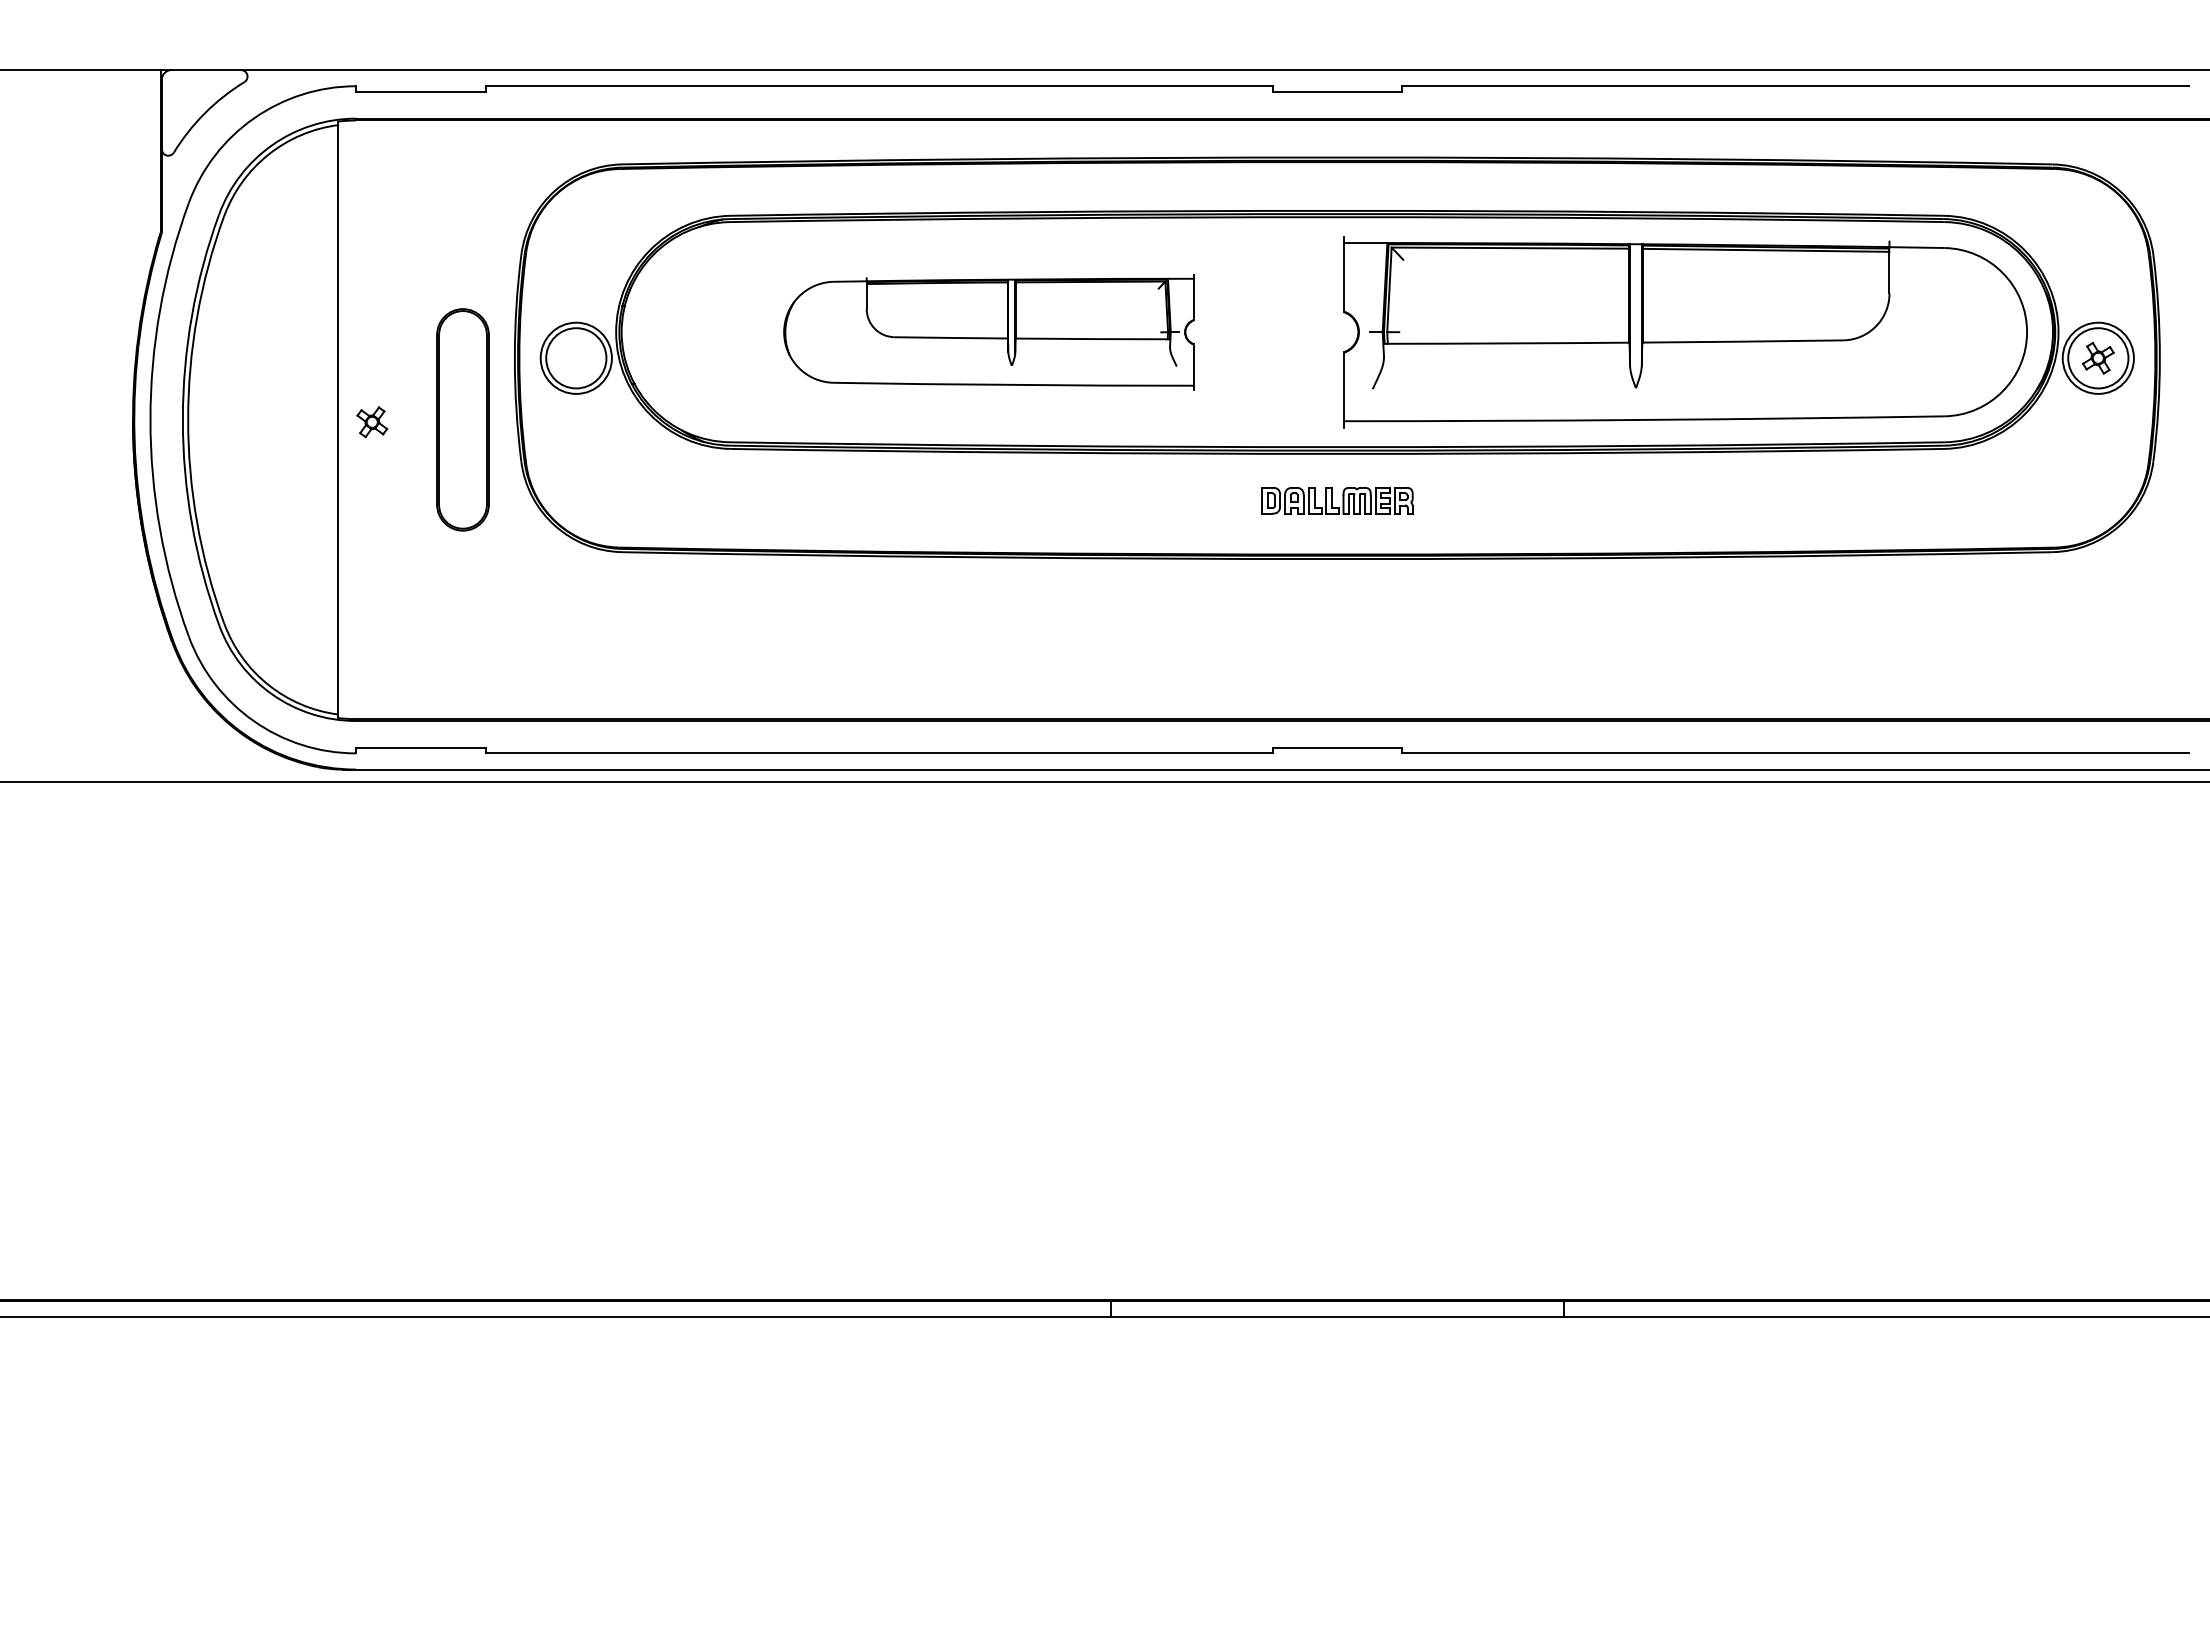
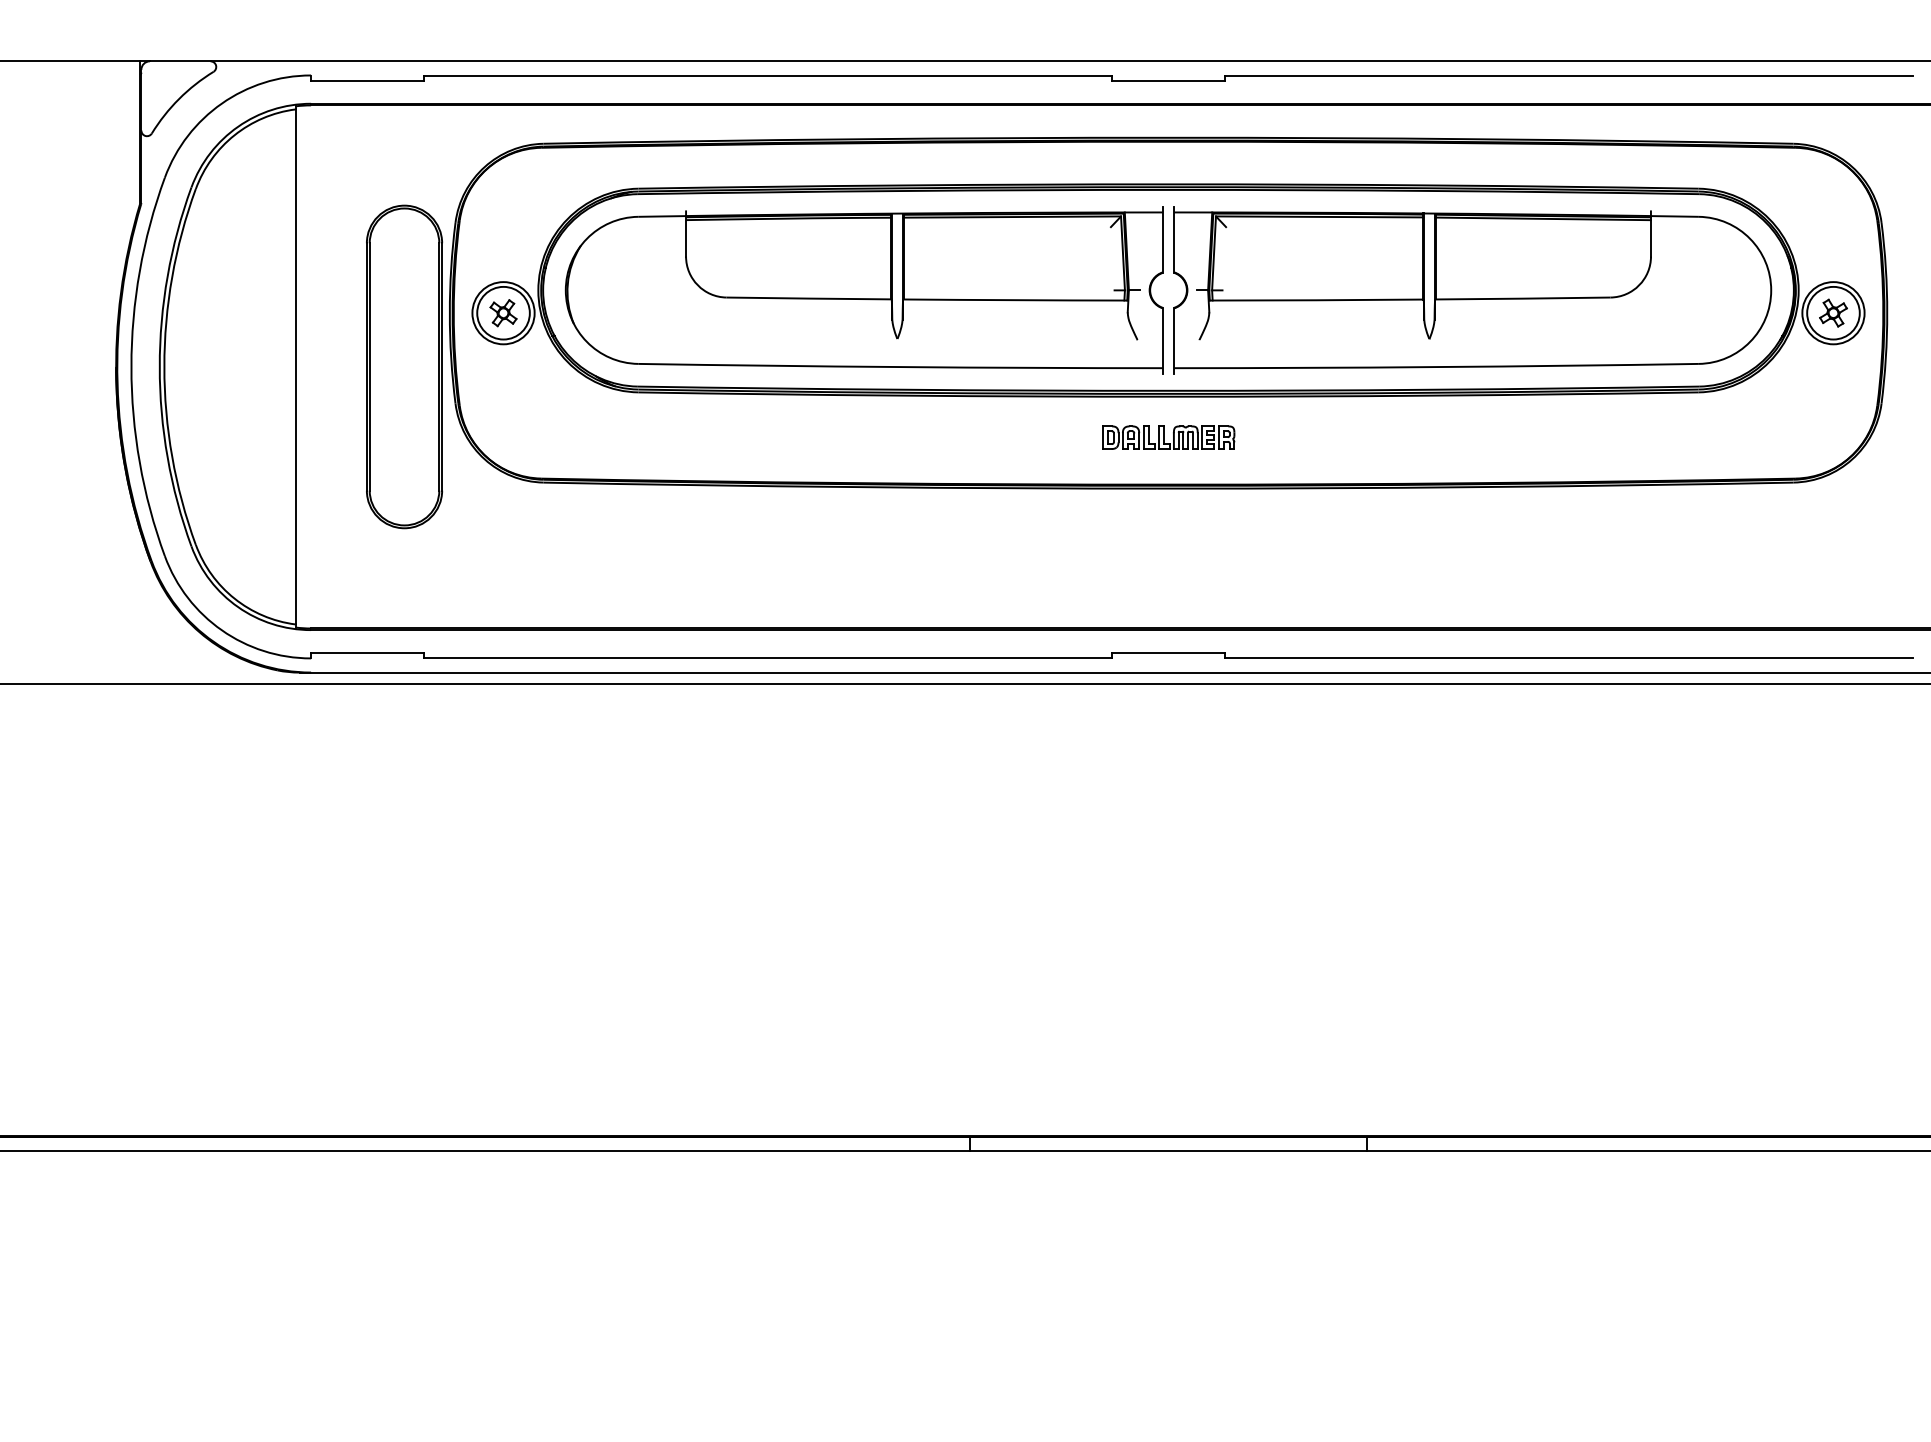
part: (988, 332) -> (863, 290), size x1.67
part: (462, 419) -> (404, 366), size x1.67
part: (372, 422) -> (503, 313), moved

